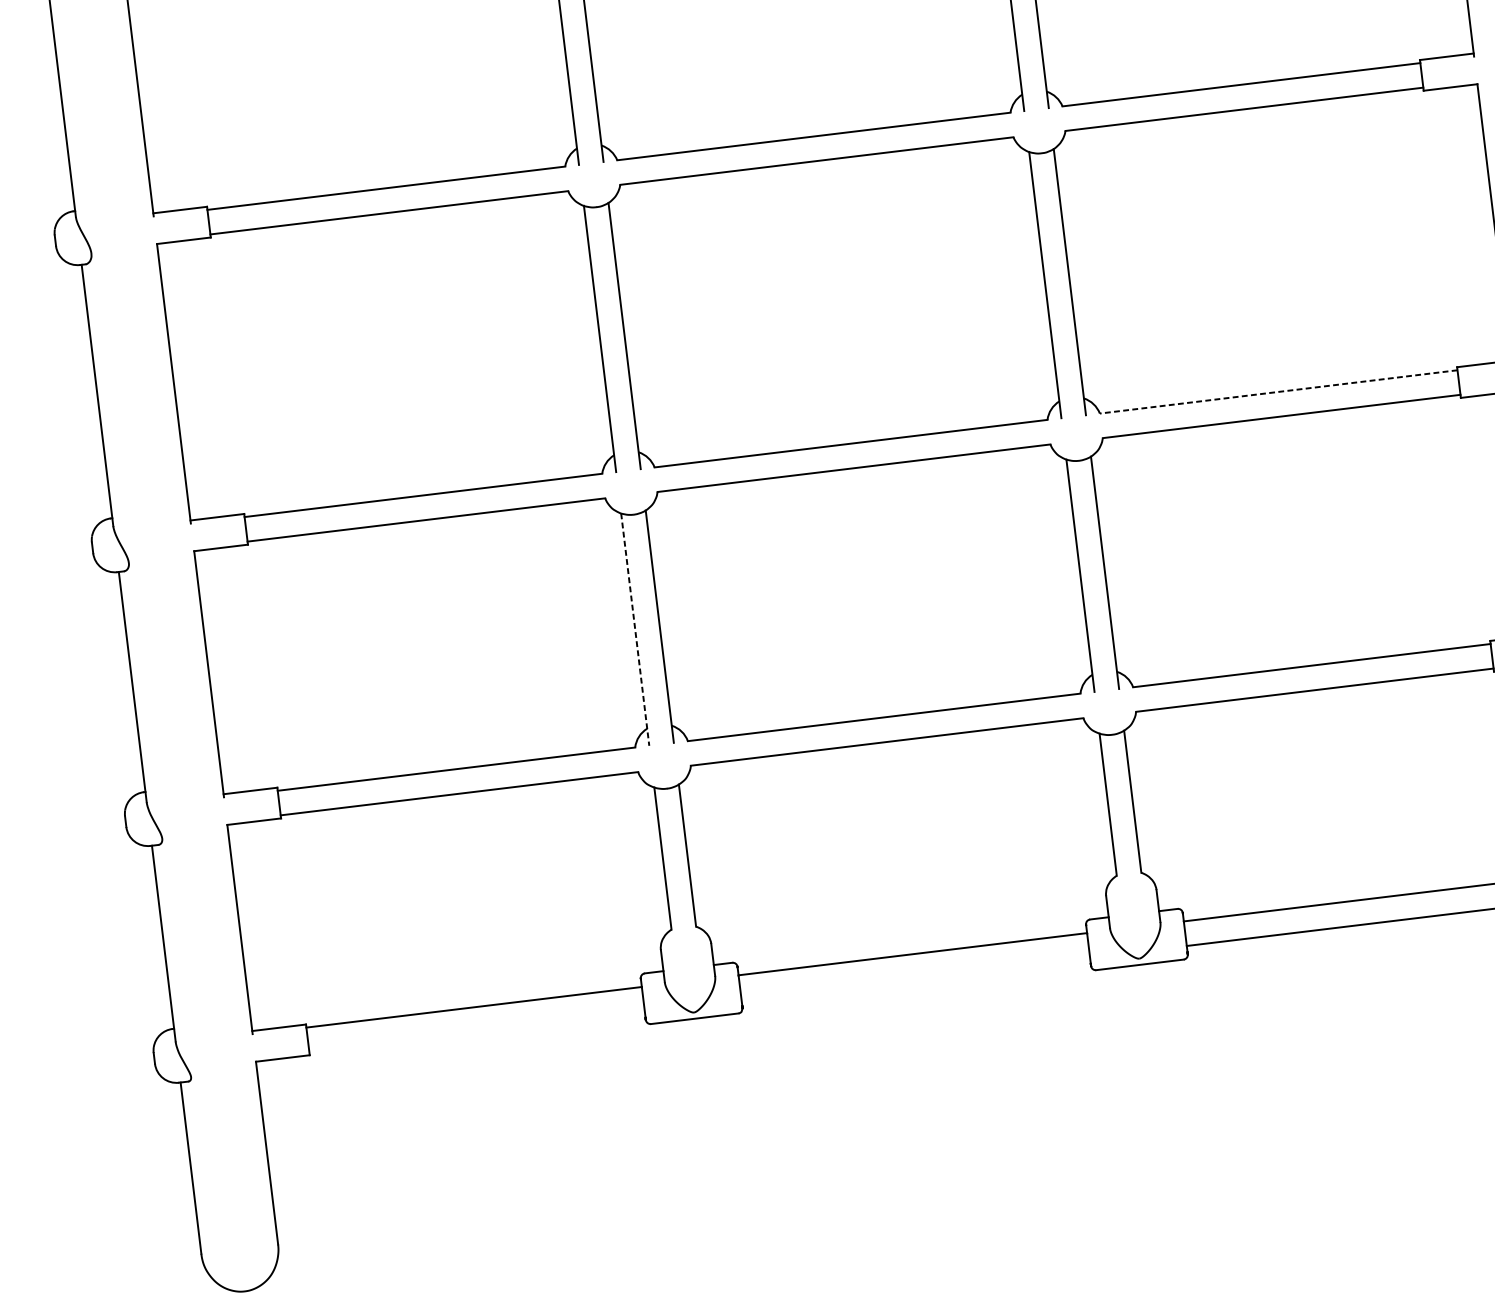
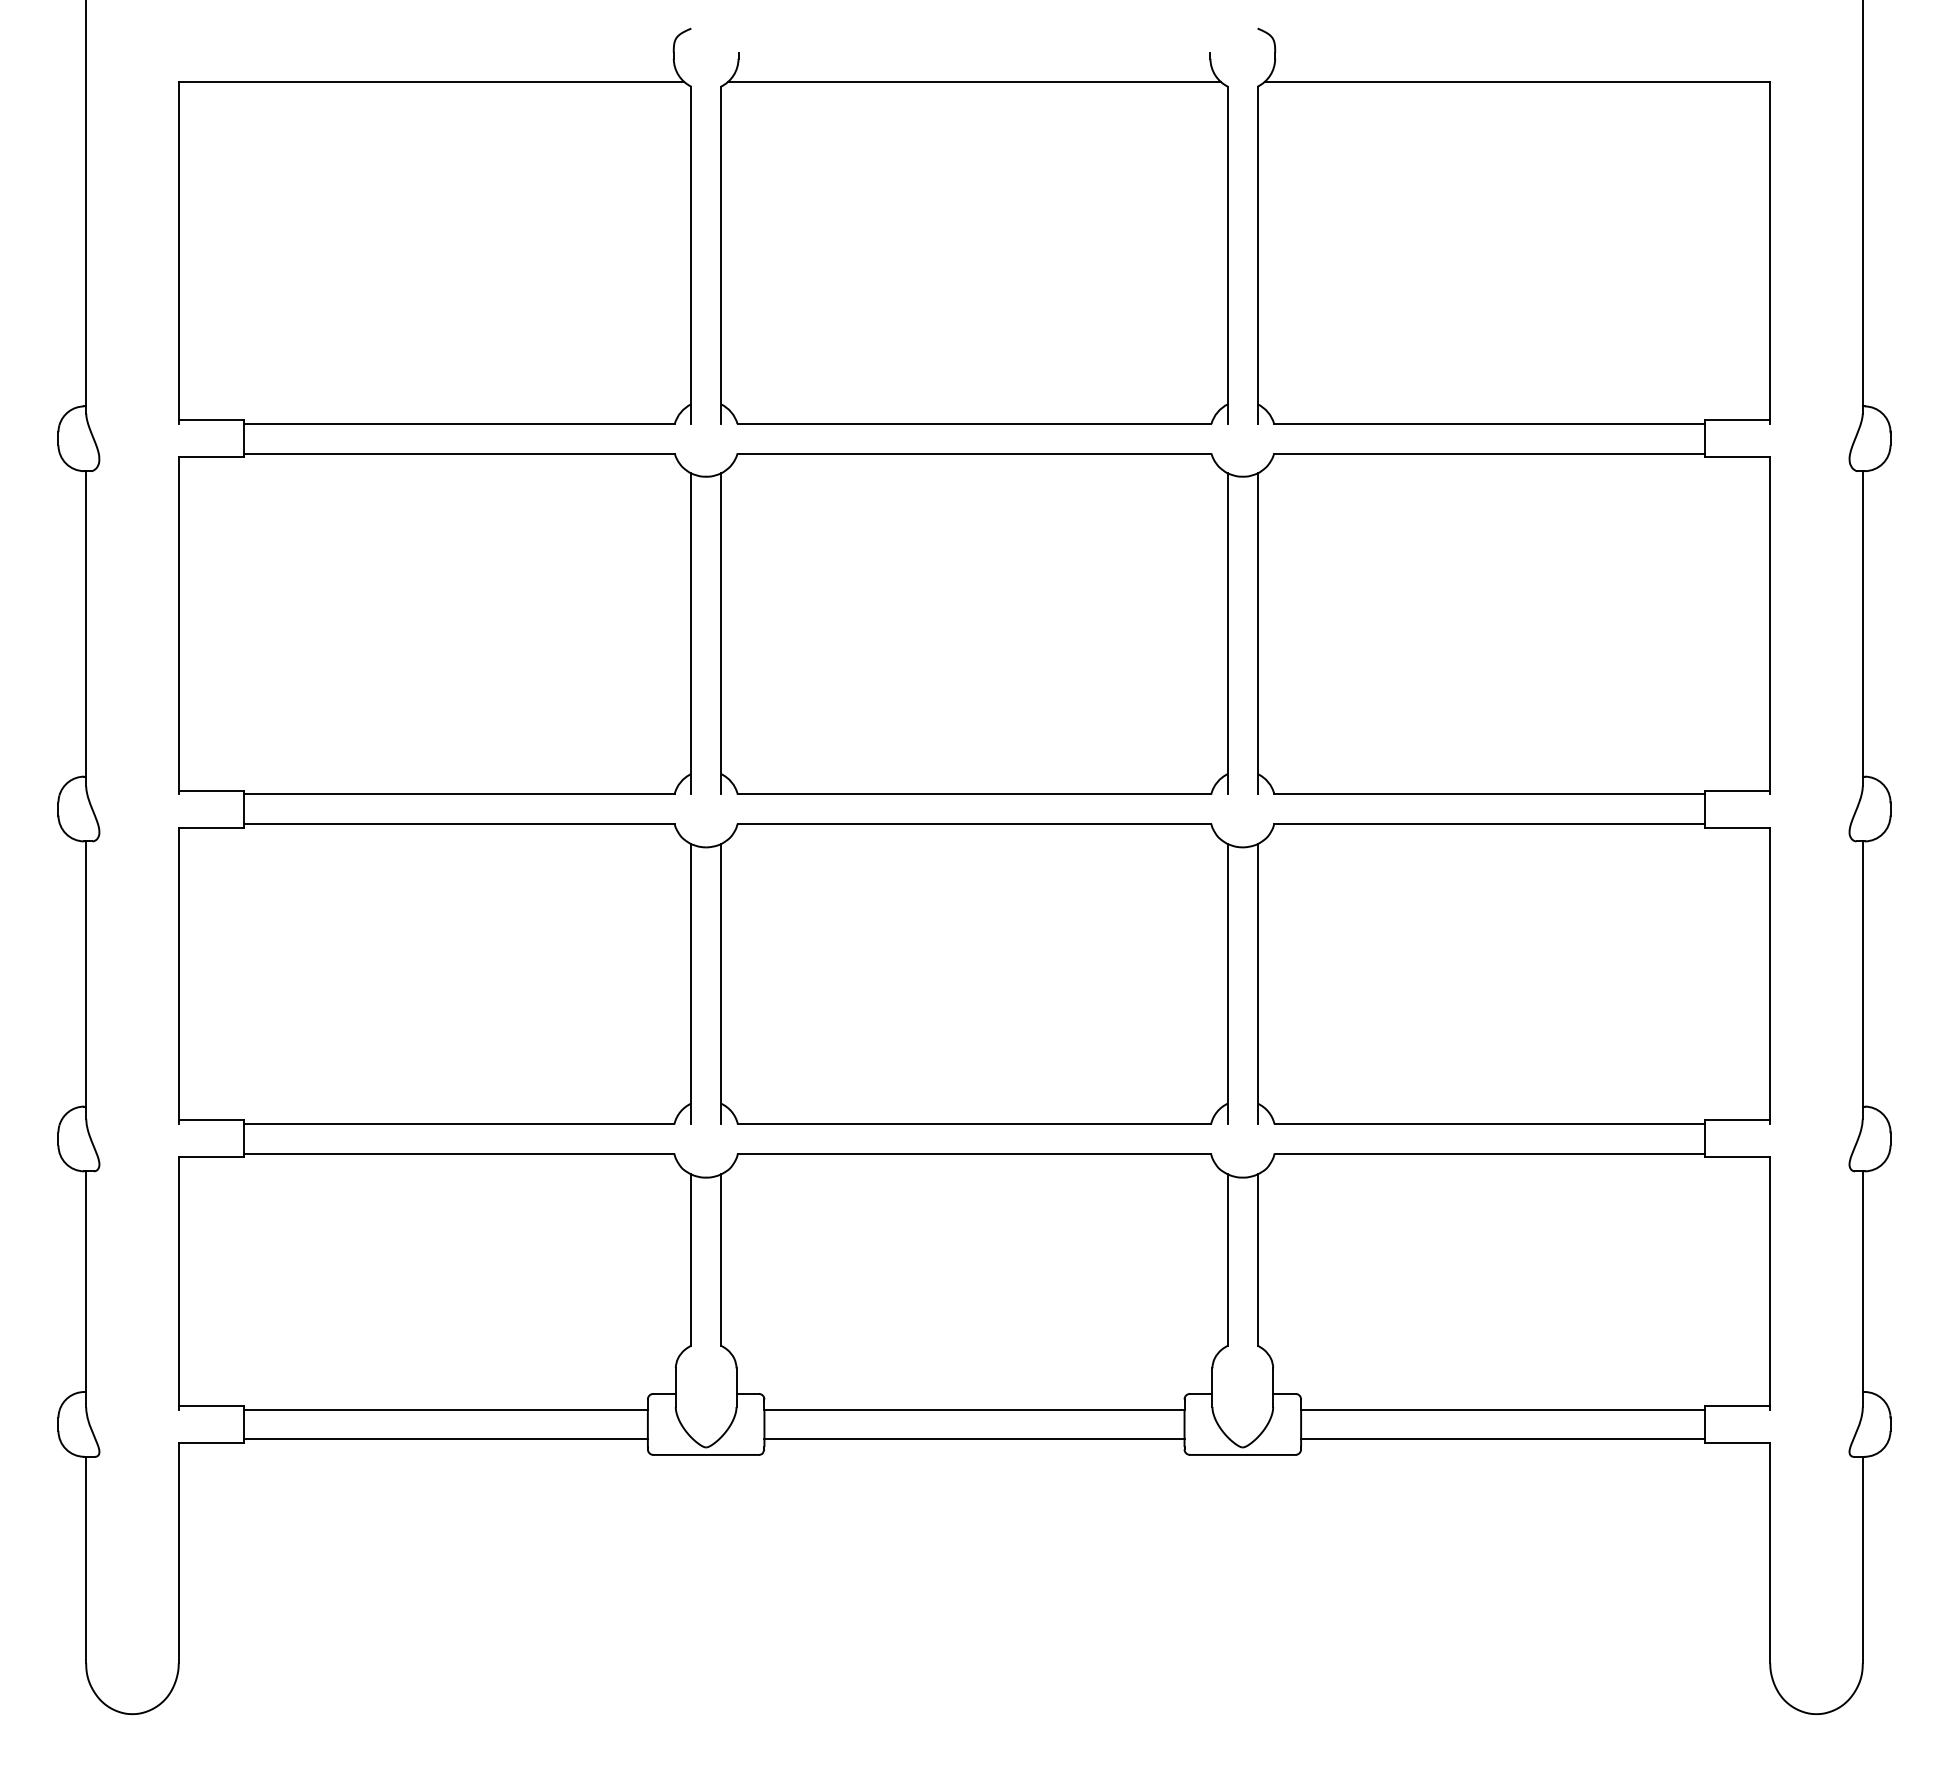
line: (1278, 392) -> (1489, 794), dashed -> solid
line: (635, 629) -> (691, 984), dashed -> solid
line: (915, 979) -> (974, 1439), added
line: (476, 1032) -> (445, 1439), added

